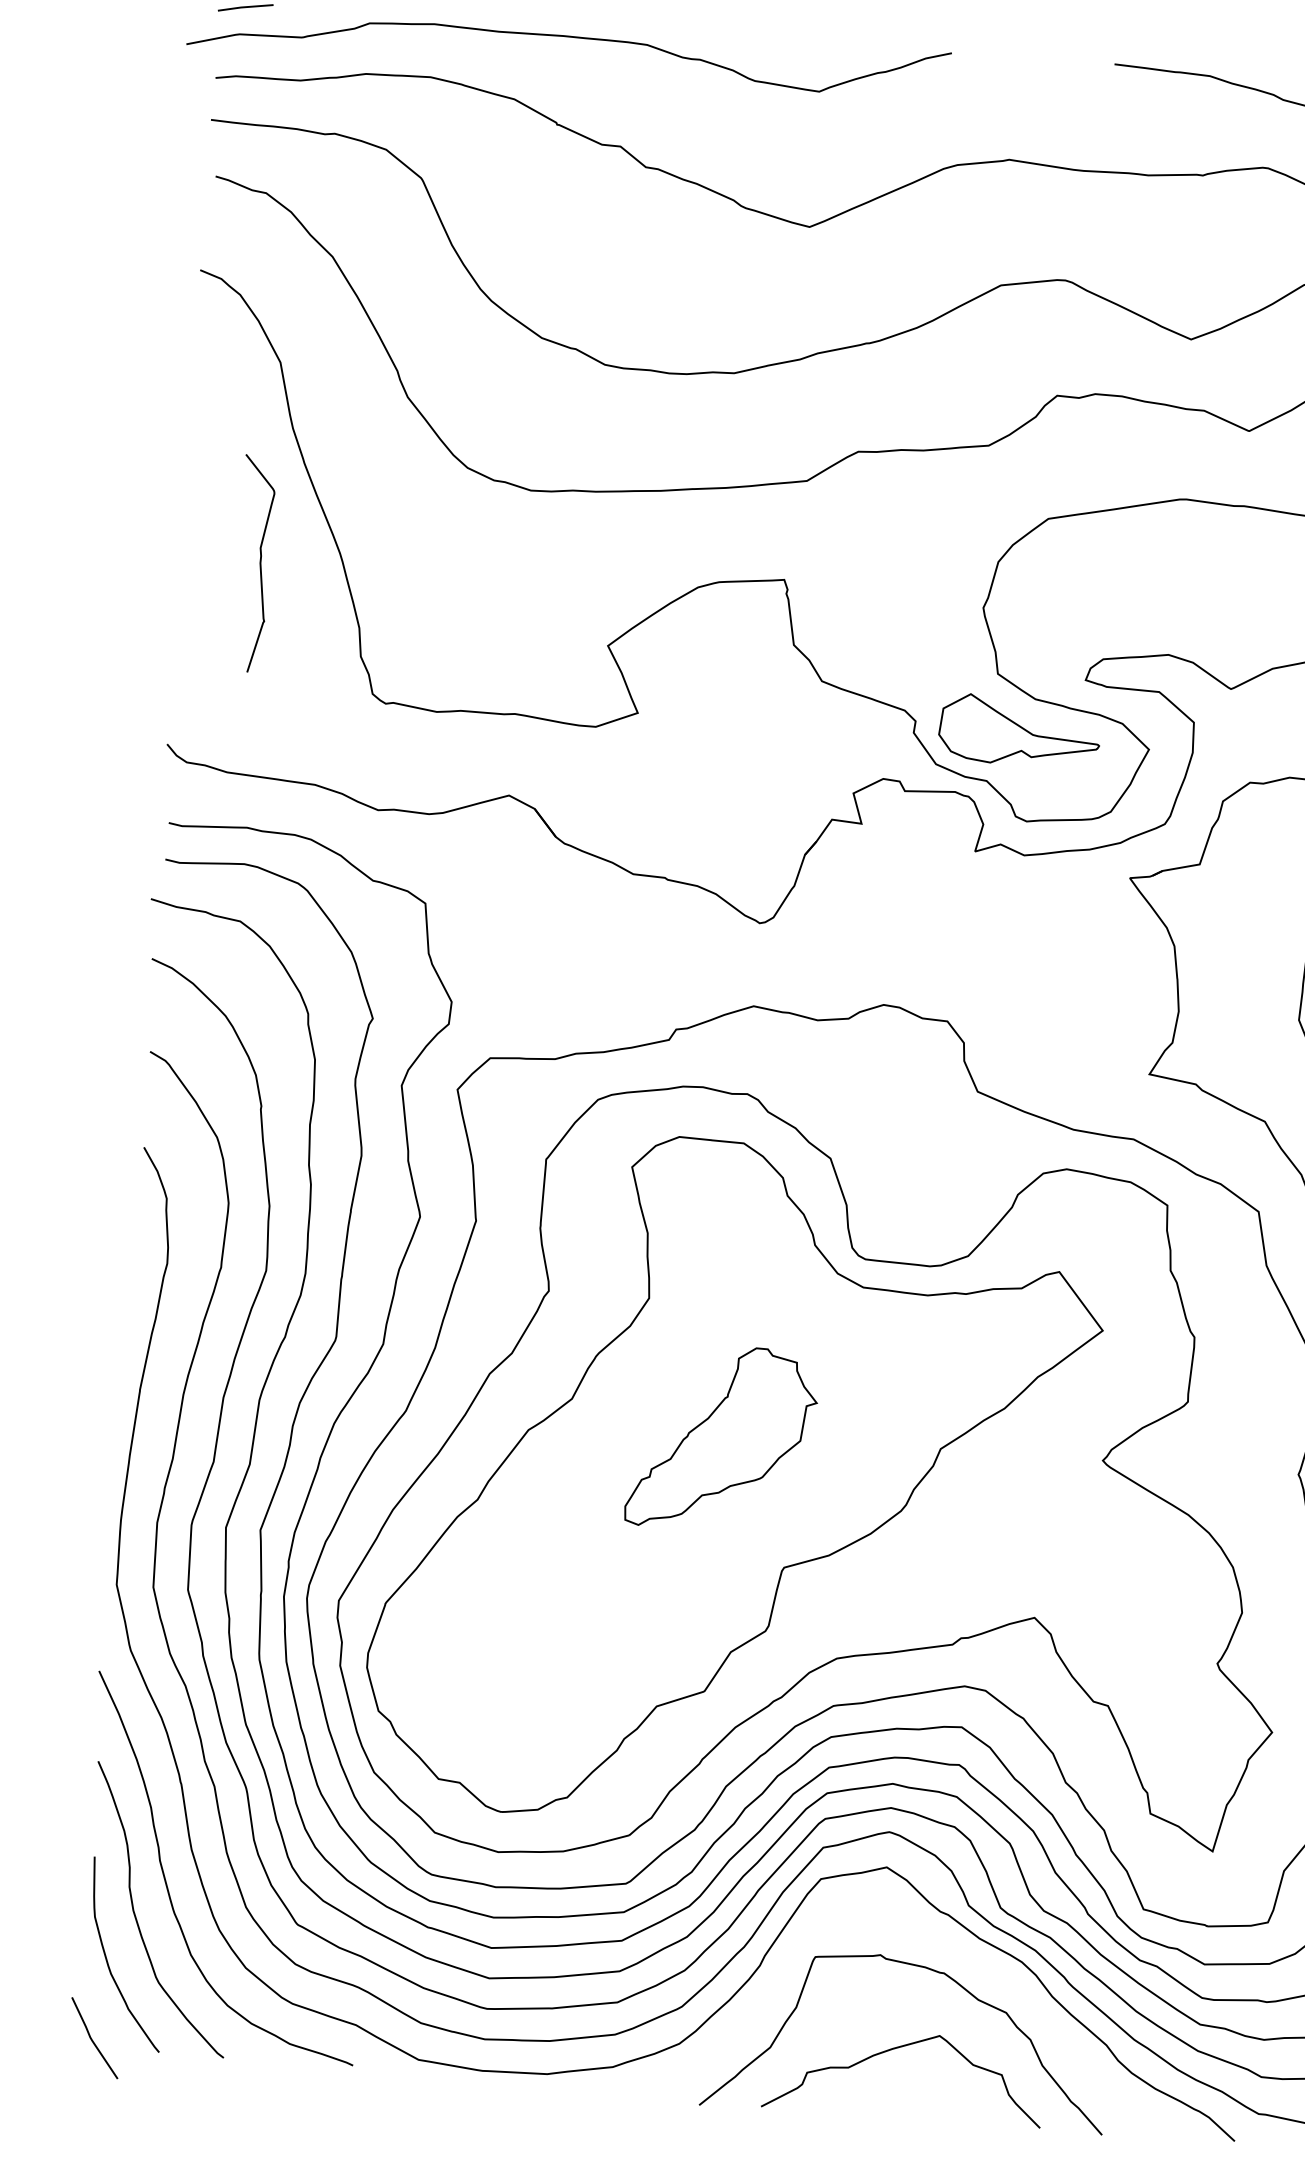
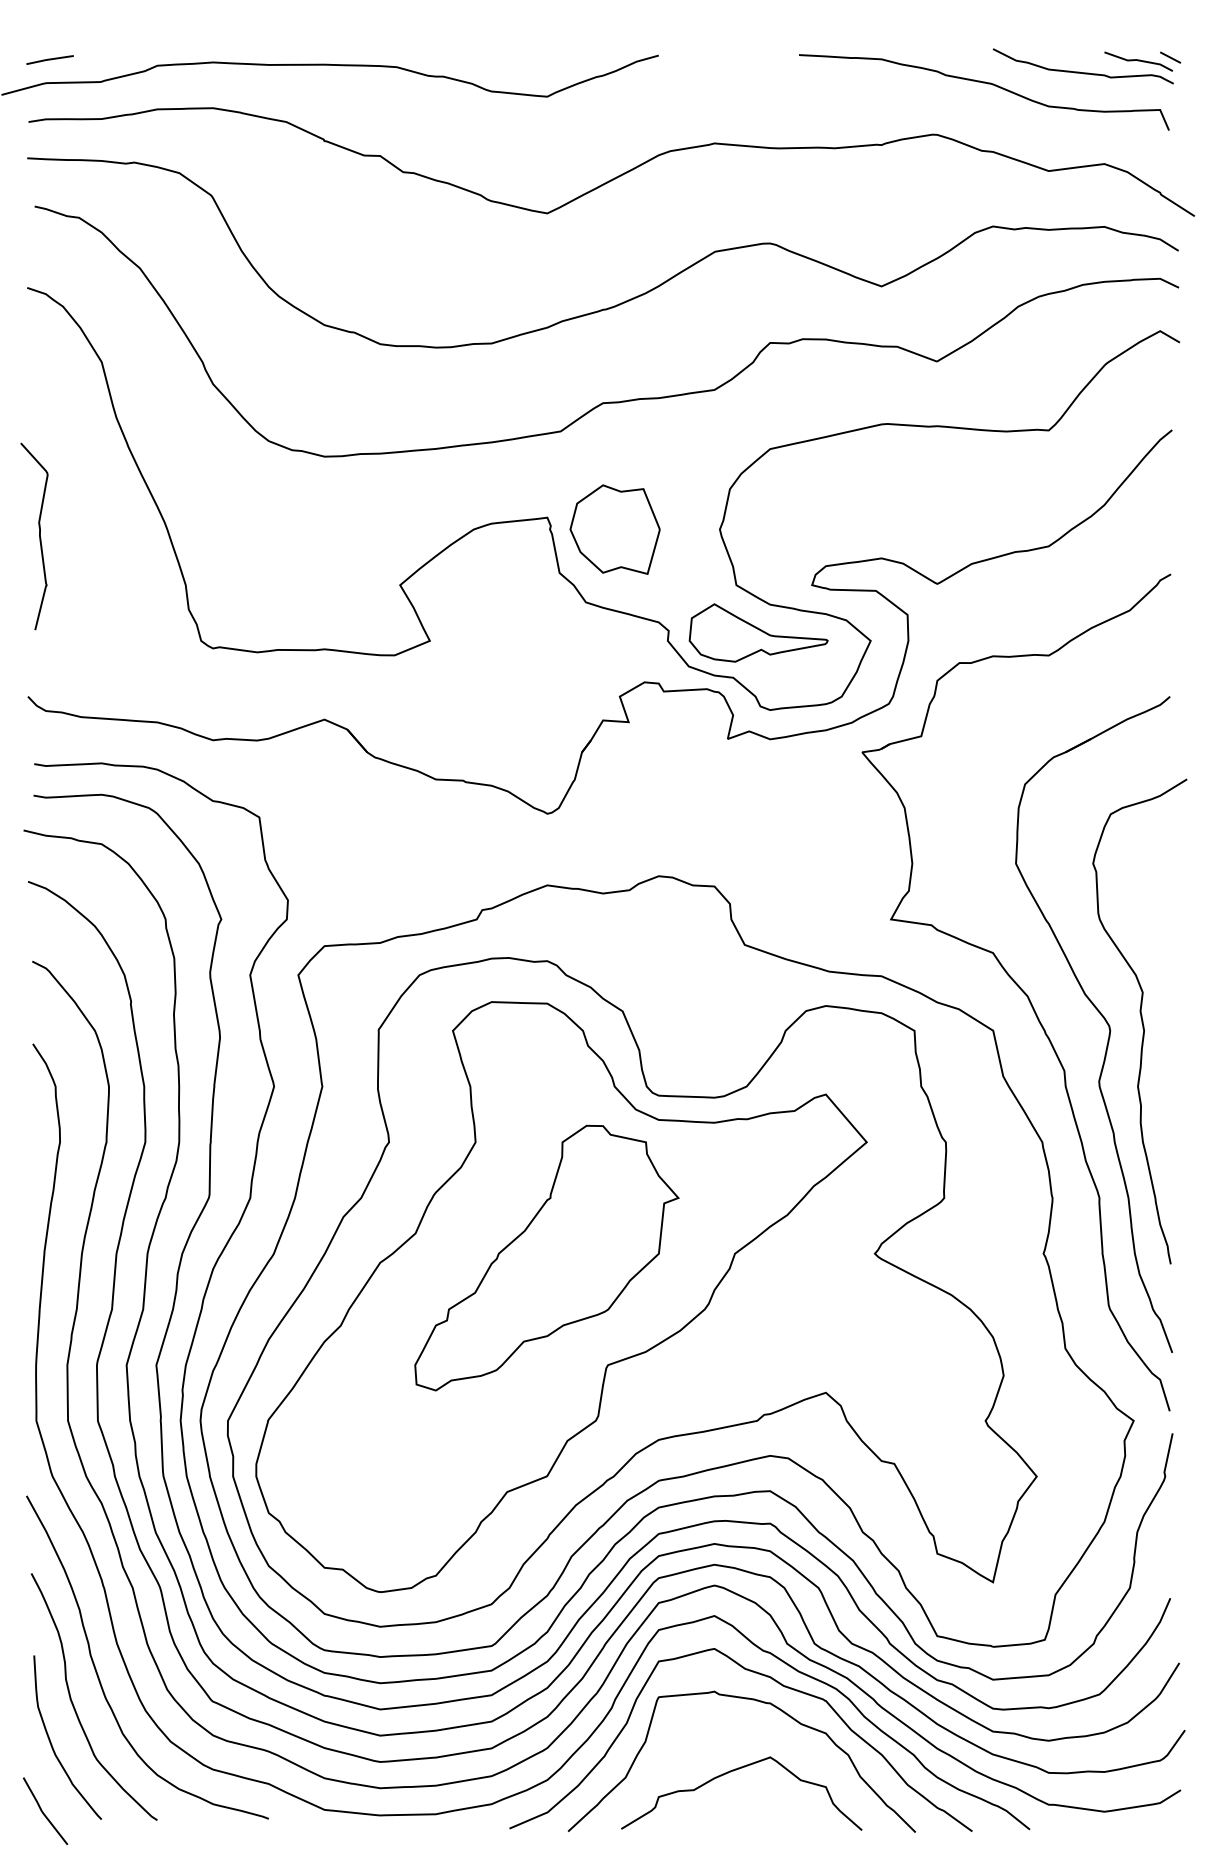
curve: (259, 564) -> (39, 536), moved
part: (861, 599) -> (614, 529), added
part: (721, 1437) -> (546, 1257), size x1.67
curve: (950, 1948) -> (774, 1681), added

